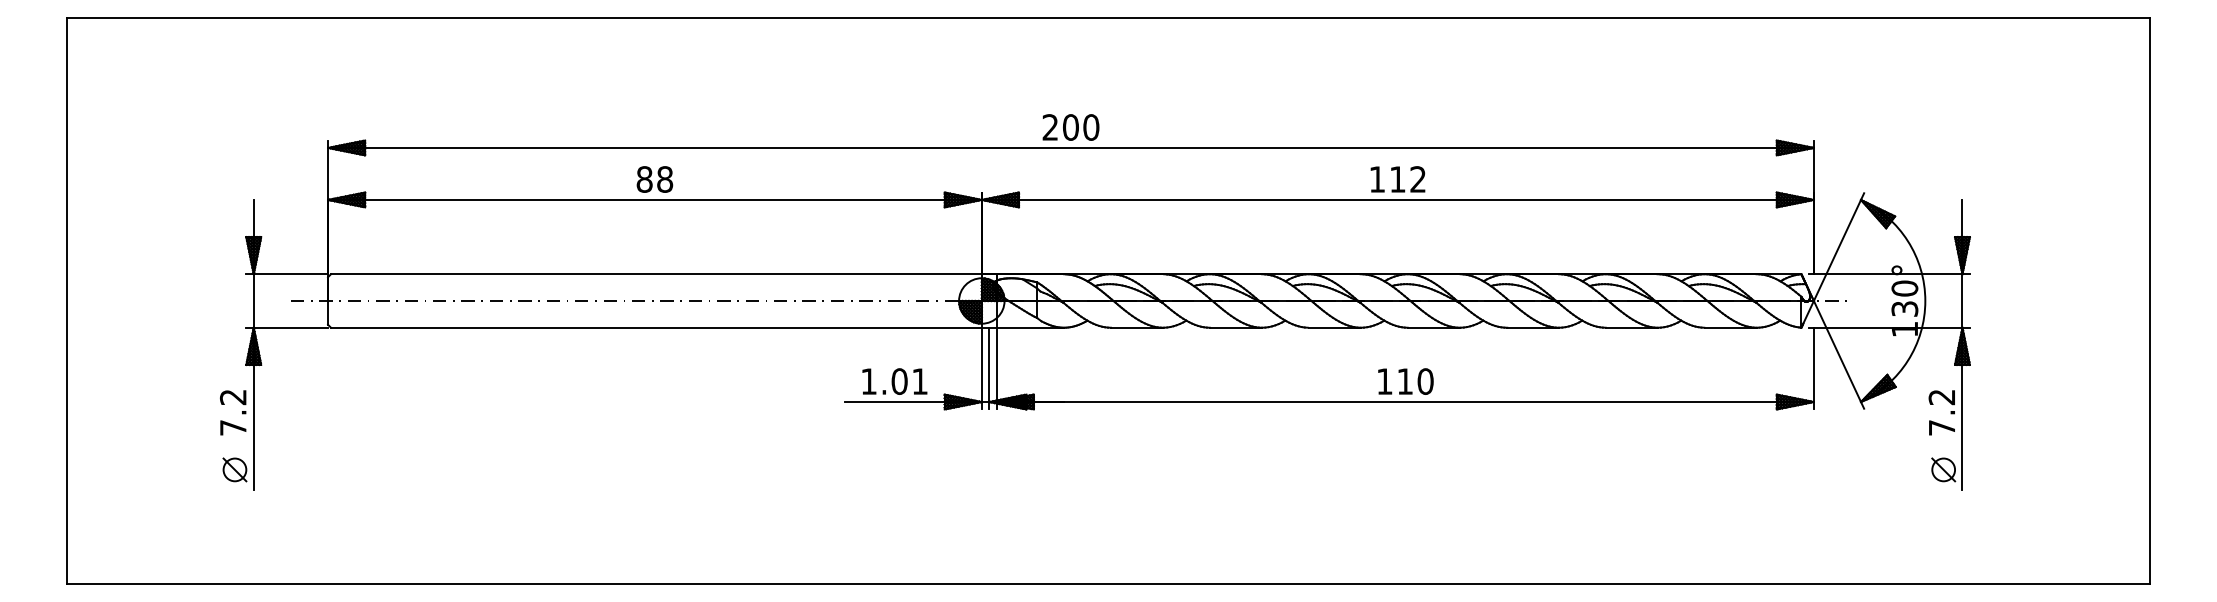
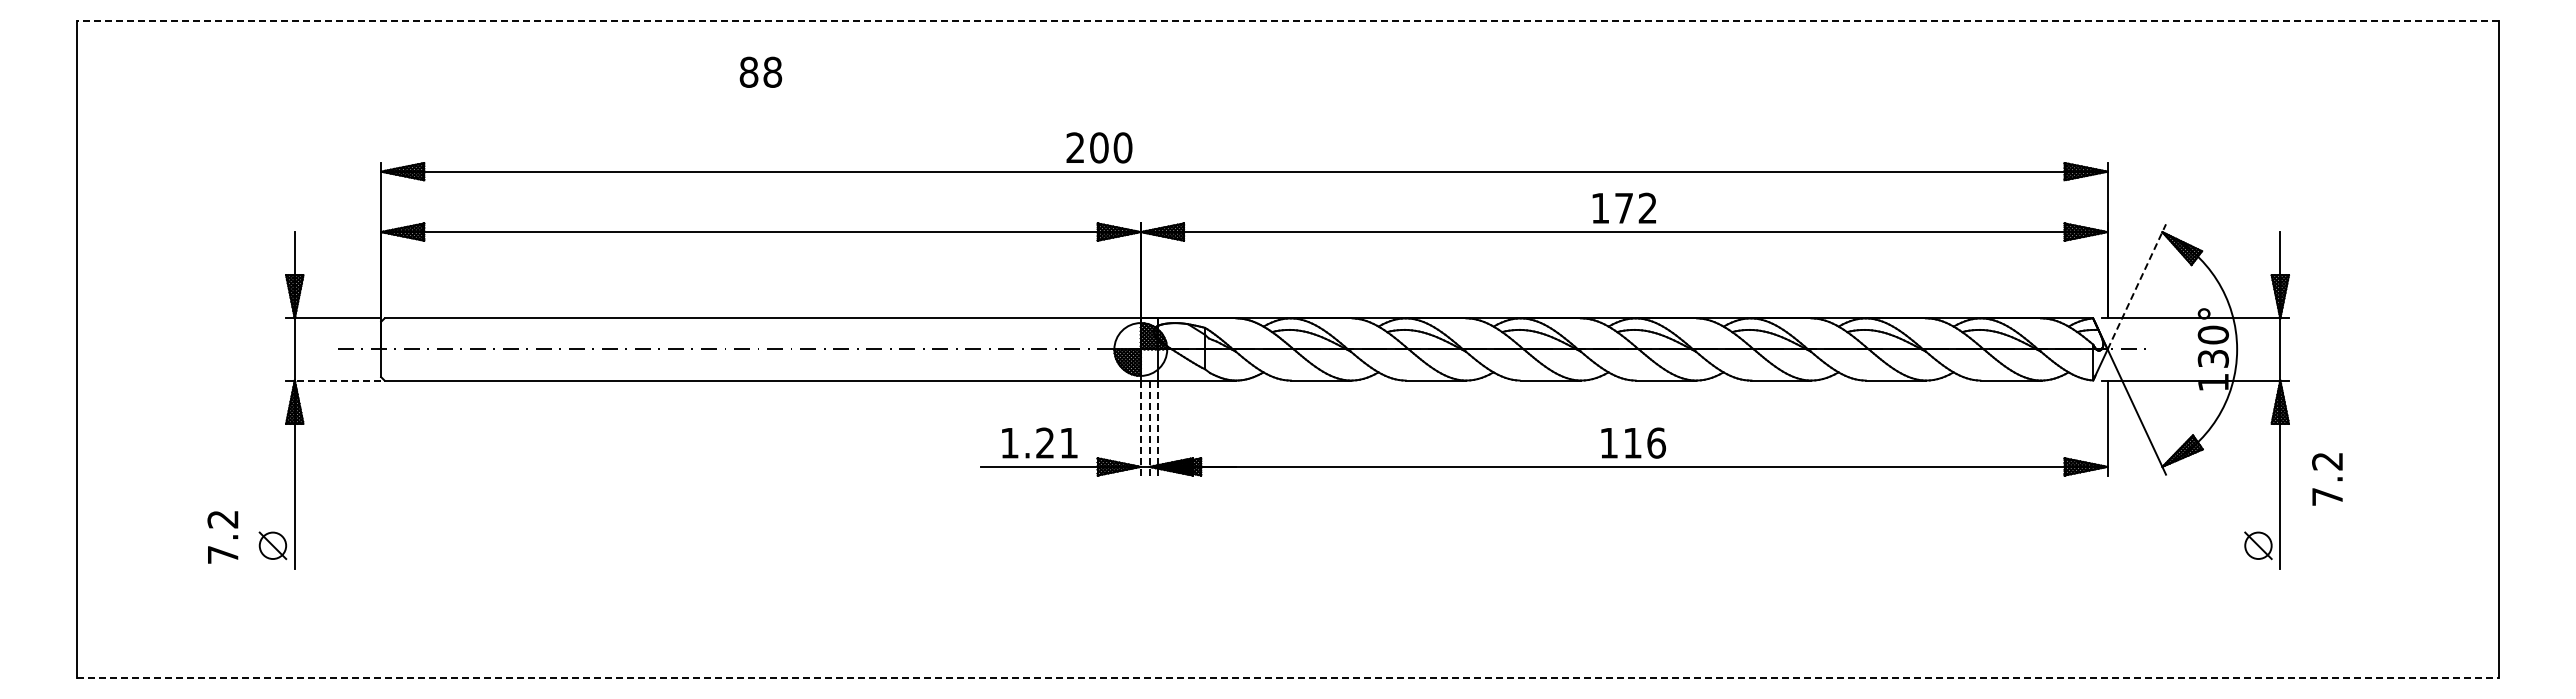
line: (1108, 17) -> (1287, 20), solid -> dashed
text: (1071, 127) -> (1099, 147), moved
text: (654, 178) -> (760, 71), moved
text: (1397, 179) -> (1623, 208), 112 -> 172
line: (1839, 246) -> (2137, 286), solid -> dashed
line: (290, 327) -> (337, 380), solid -> dashed
line: (981, 368) -> (1140, 428), solid -> dashed
line: (989, 368) -> (1149, 427), solid -> dashed
line: (997, 368) -> (1158, 428), solid -> dashed
text: (899, 381) -> (1045, 442), 1.01 -> 1.21
text: (1425, 381) -> (1656, 442), 110 -> 116
text: (232, 412) -> (222, 537), moved
text: (1941, 412) -> (2327, 479), moved
line: (1108, 584) -> (1288, 678), solid -> dashed

